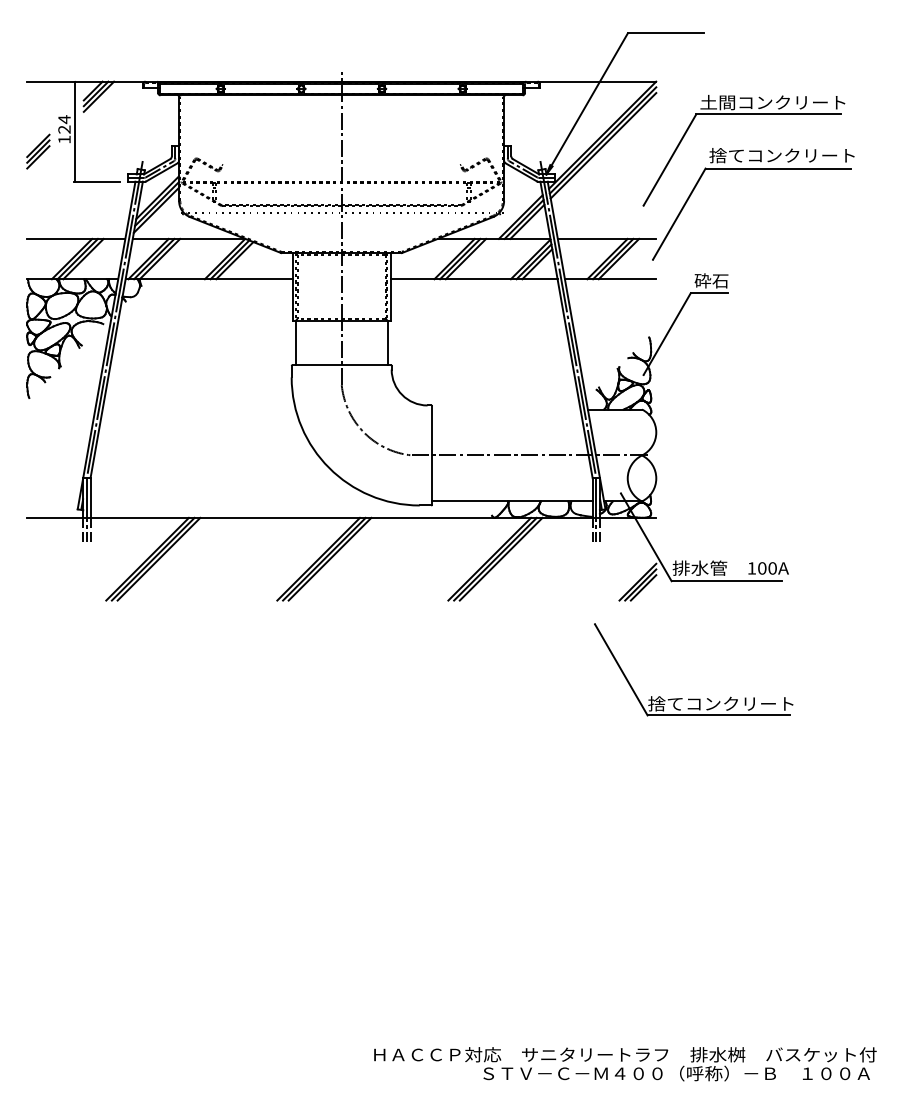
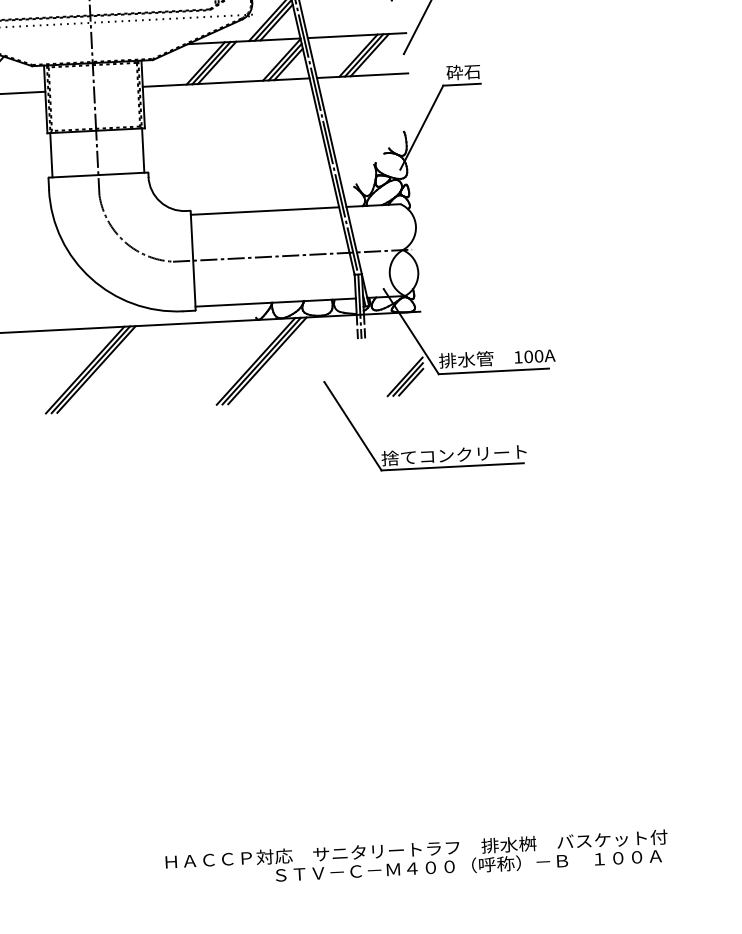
line: (506, 409) -> (265, 211), added
part: (693, 698) -> (426, 451), moved

